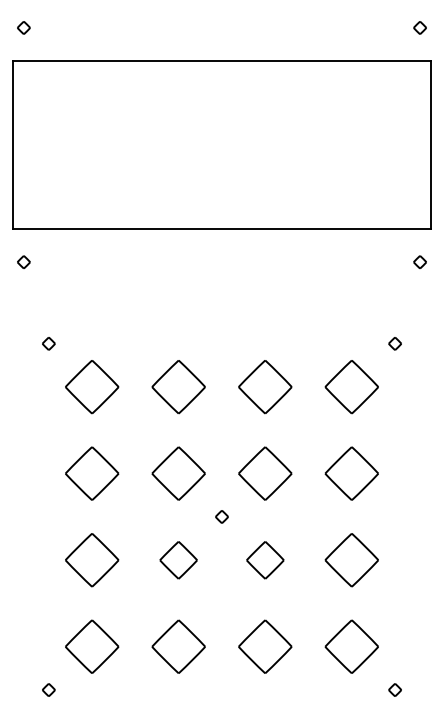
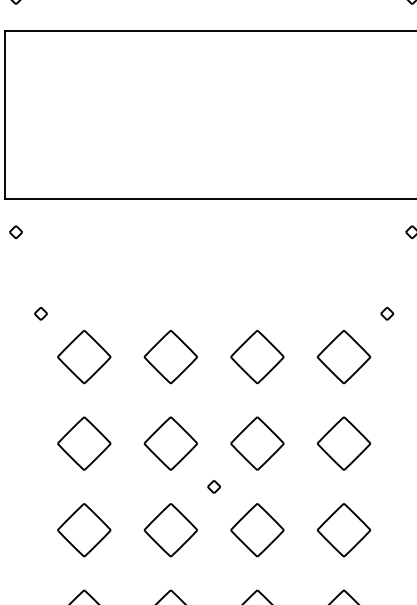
part: (178, 560) -> (170, 530), size x1.43
part: (265, 560) -> (257, 530), size x1.43

